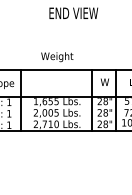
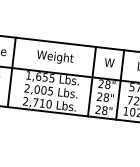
text: (57, 57) -> (55, 57), moved

